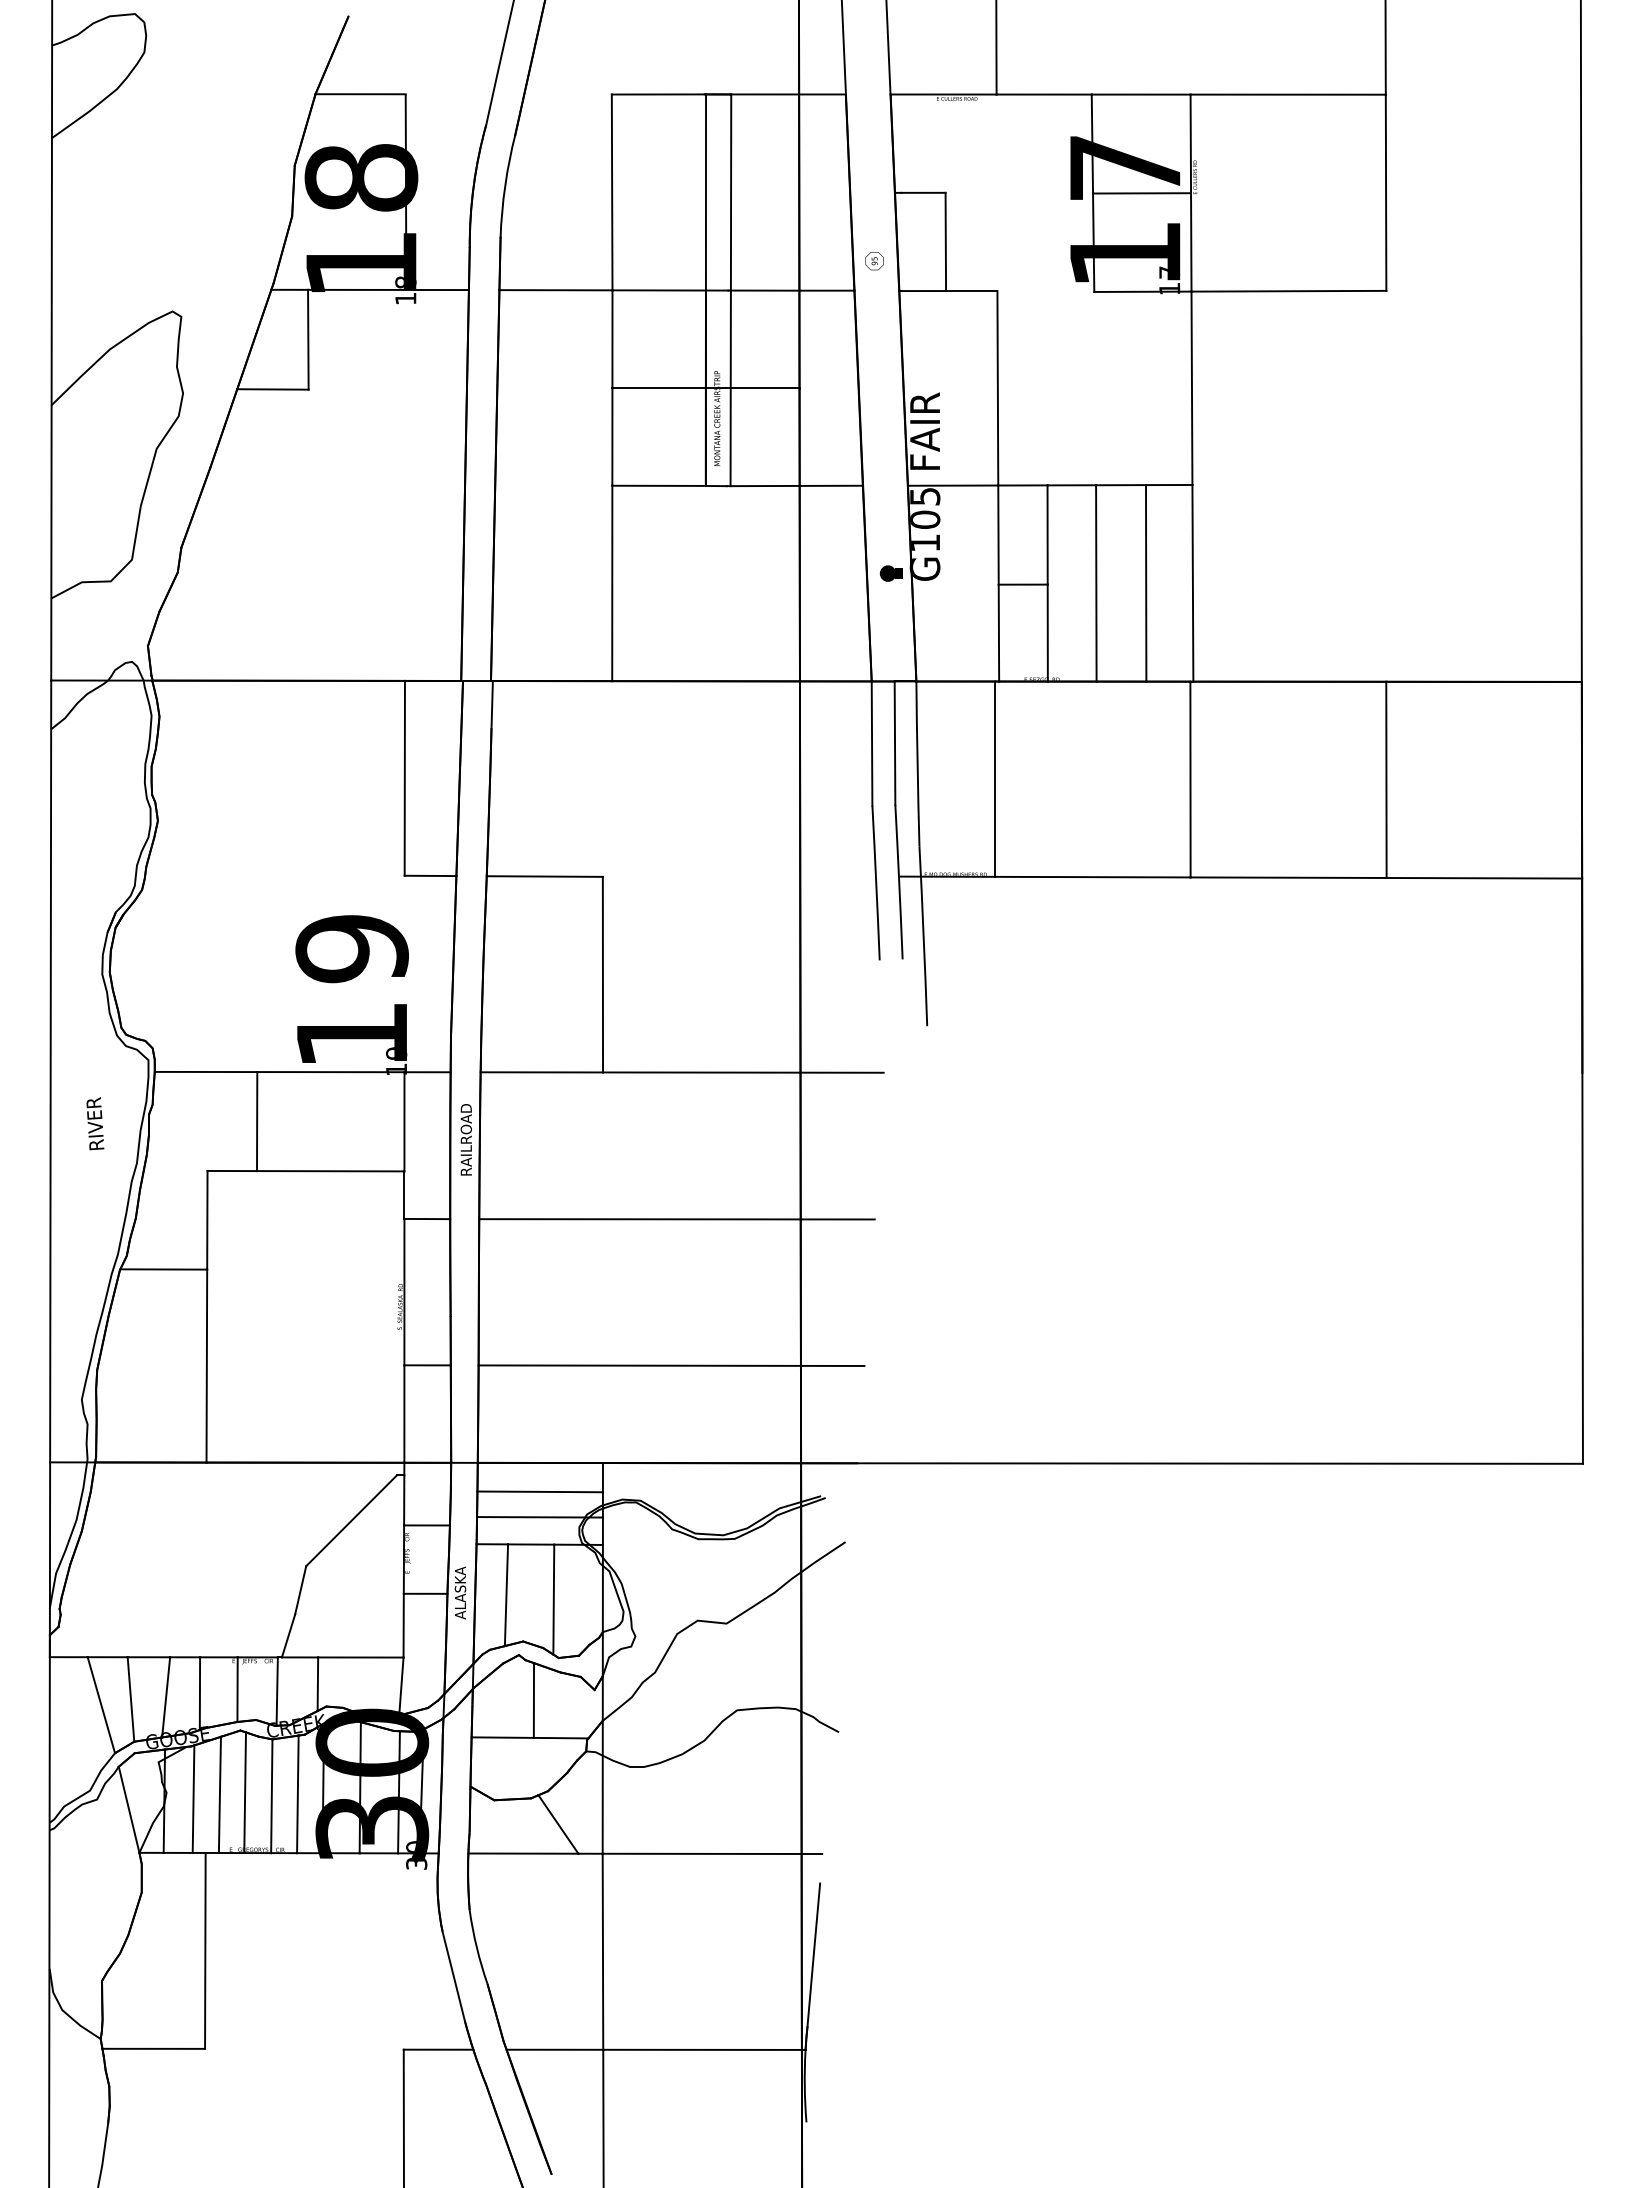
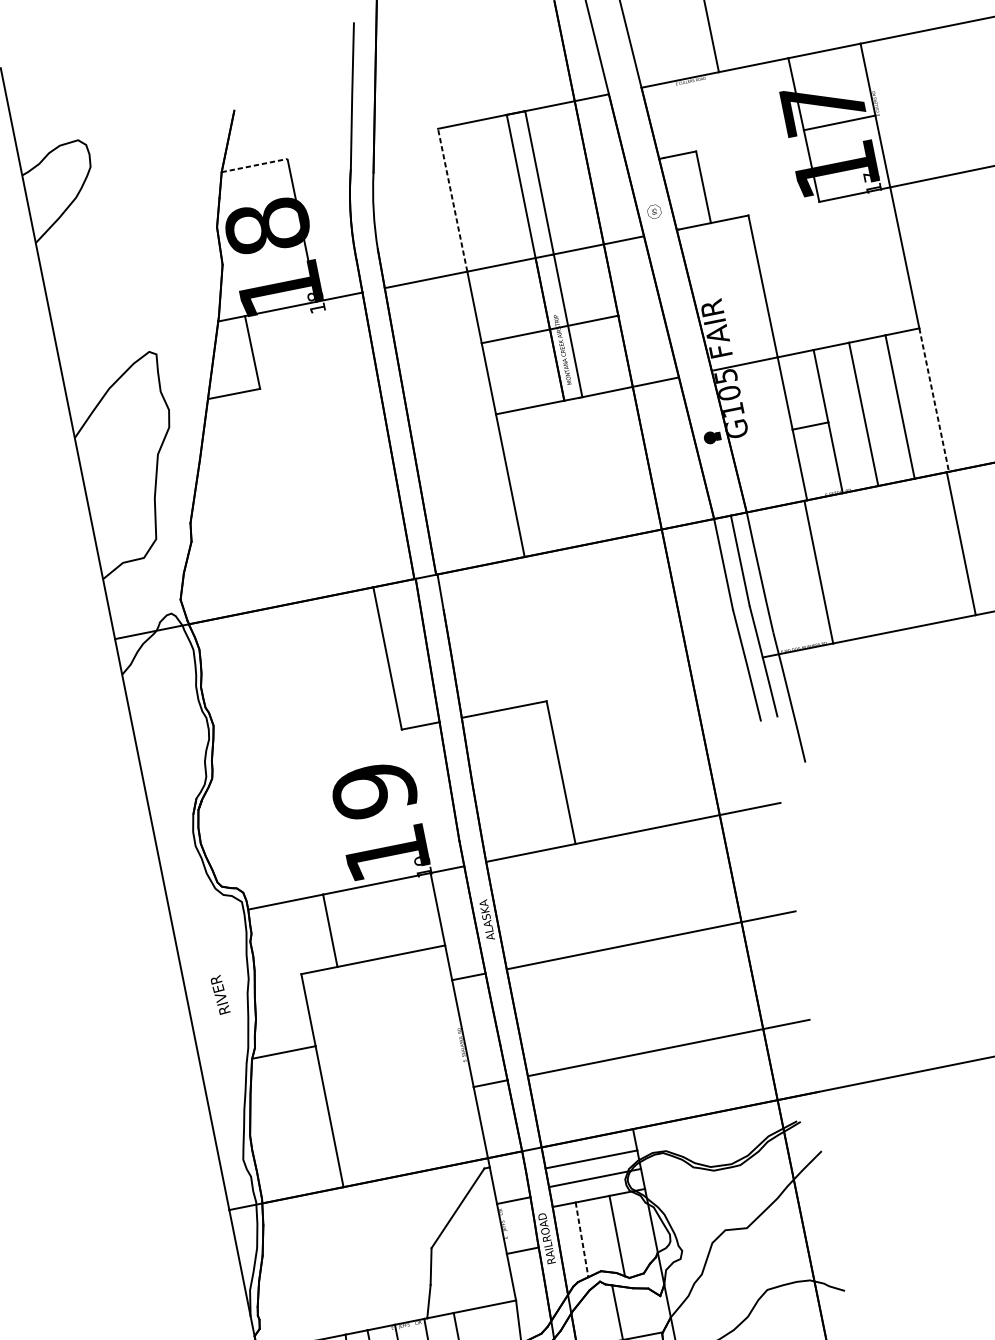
line: (361, 94) -> (255, 165), solid -> dashed
line: (612, 192) -> (452, 200), solid -> dashed
line: (1192, 583) -> (933, 400), solid -> dashed
text: (95, 1123) -> (220, 994), moved
text: (465, 1140) -> (485, 913), RAILROAD -> ALASKA
text: (460, 1584) -> (546, 1238), ALASKA -> RAILROAD
line: (506, 1595) -> (582, 1240), solid -> dashed

